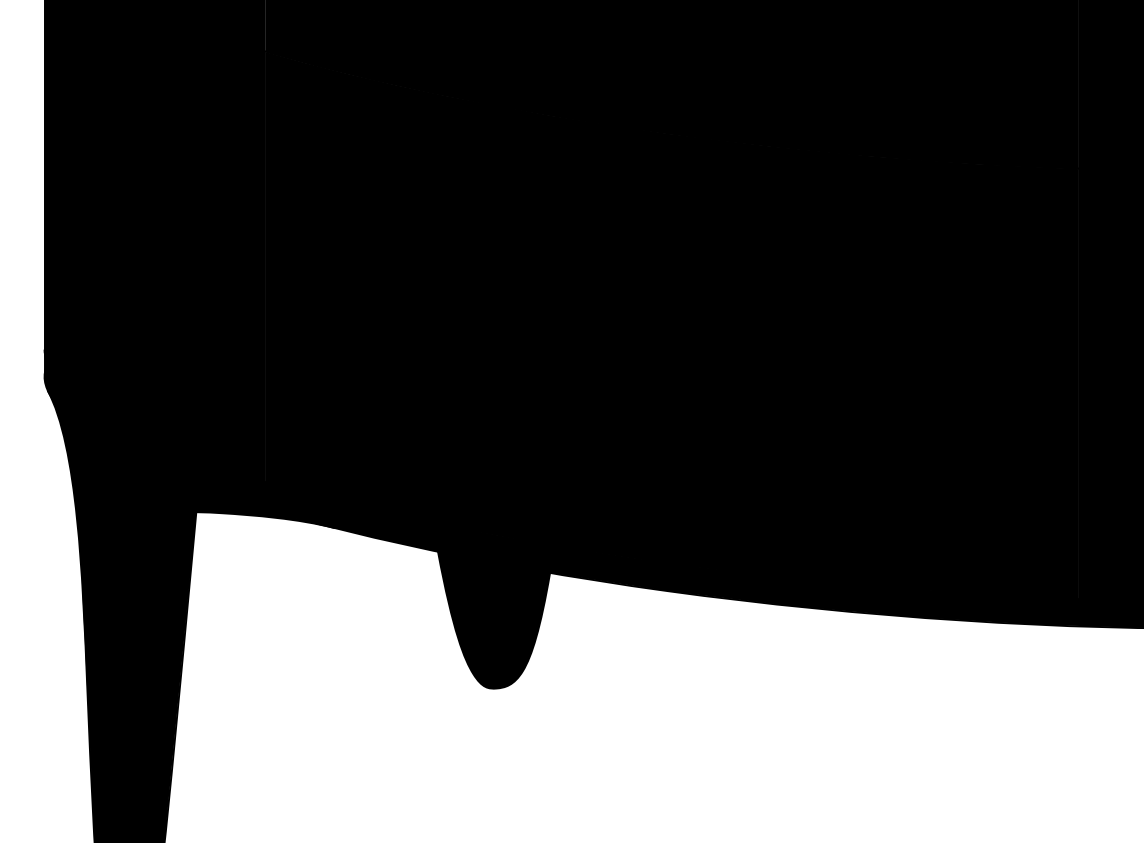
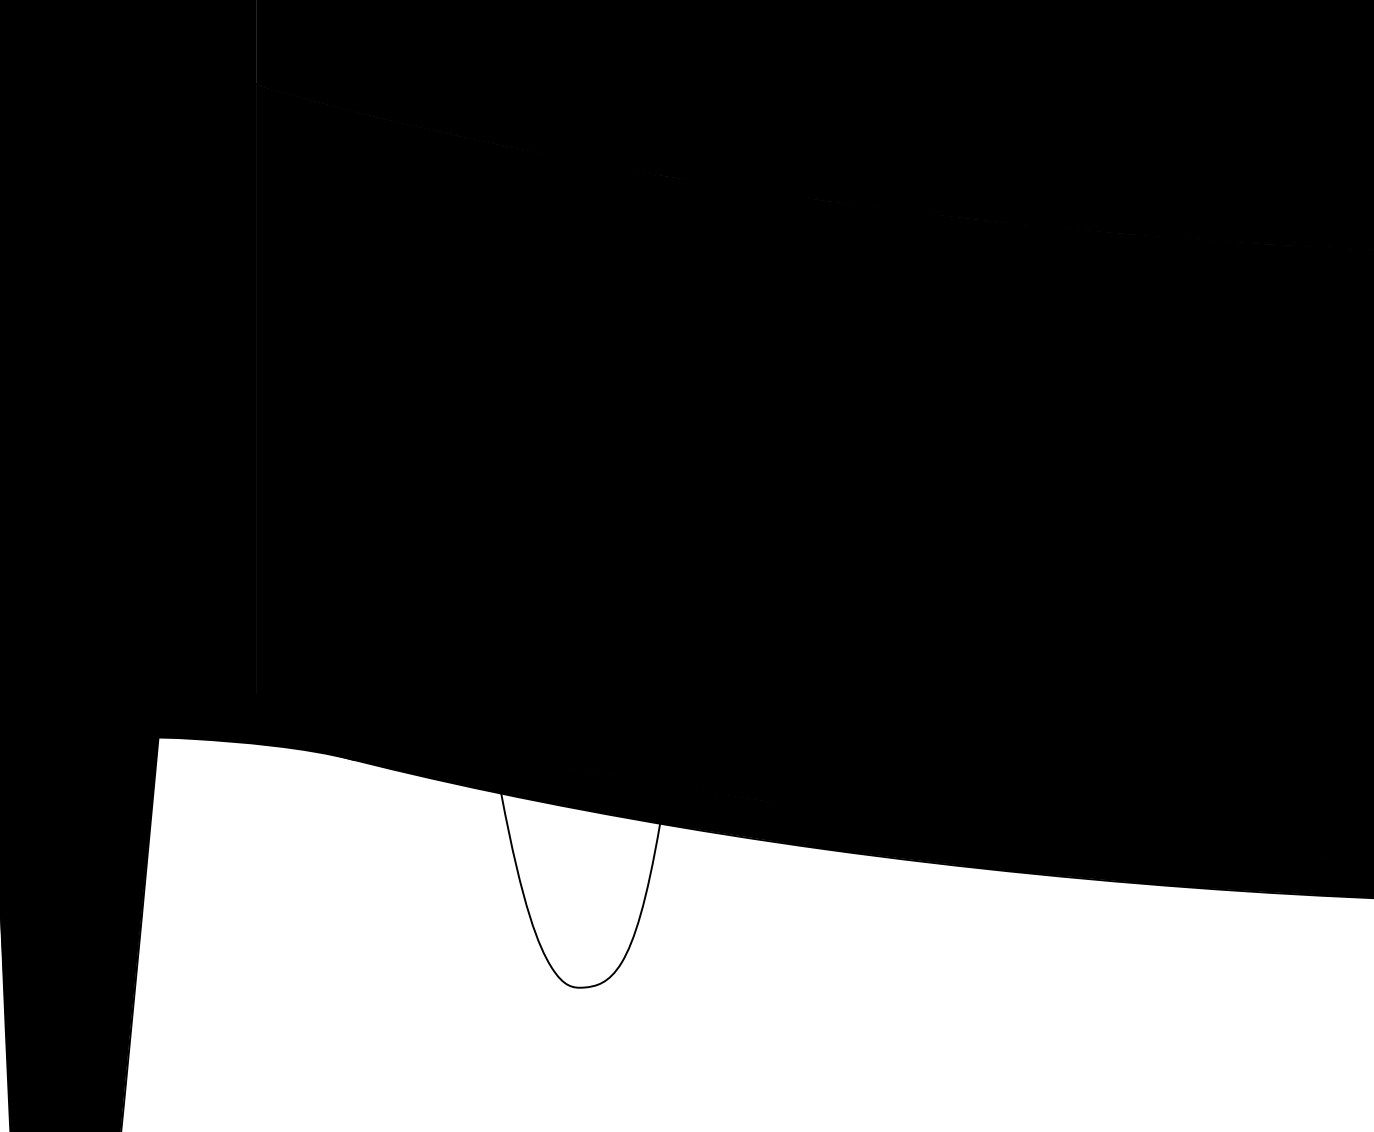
fill: (494, 619) -> (581, 889), removed

